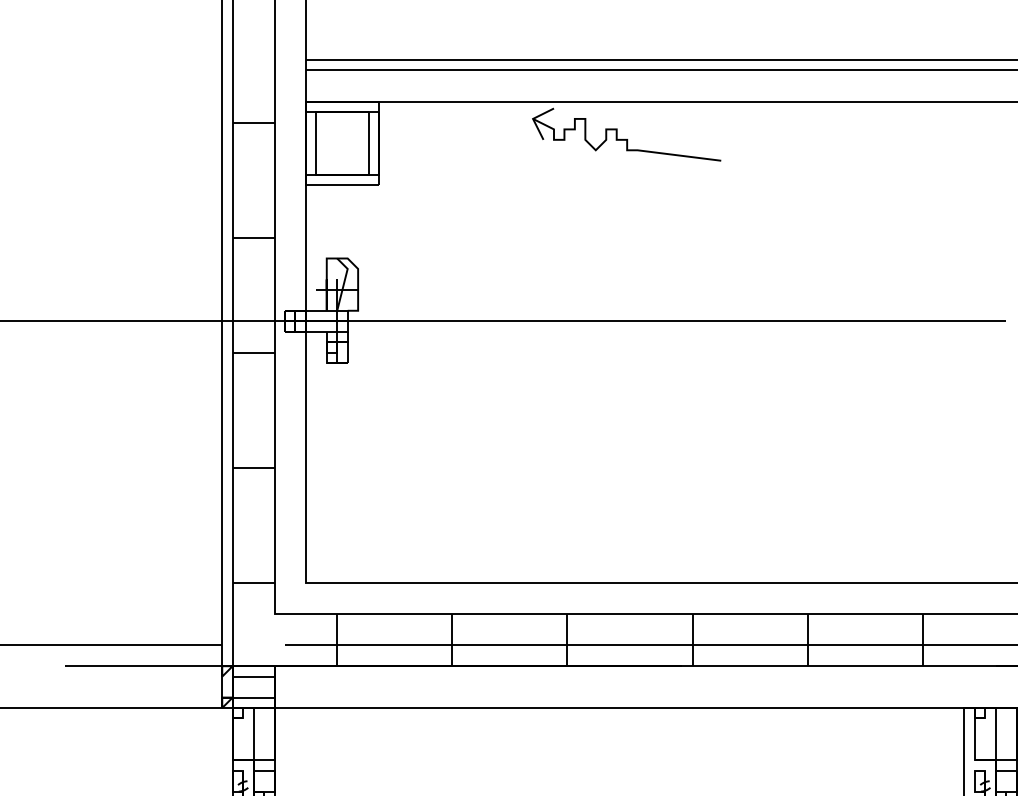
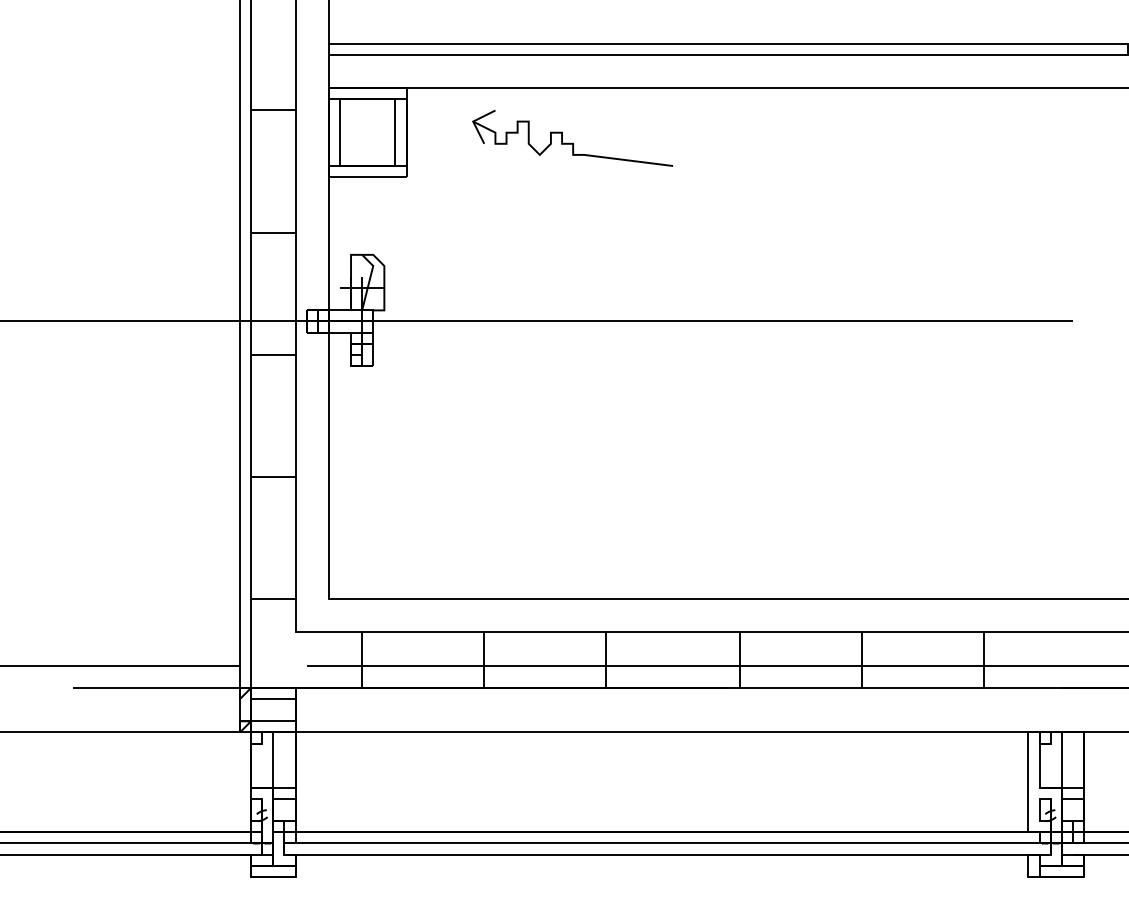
part: (626, 133) -> (572, 137), moved

